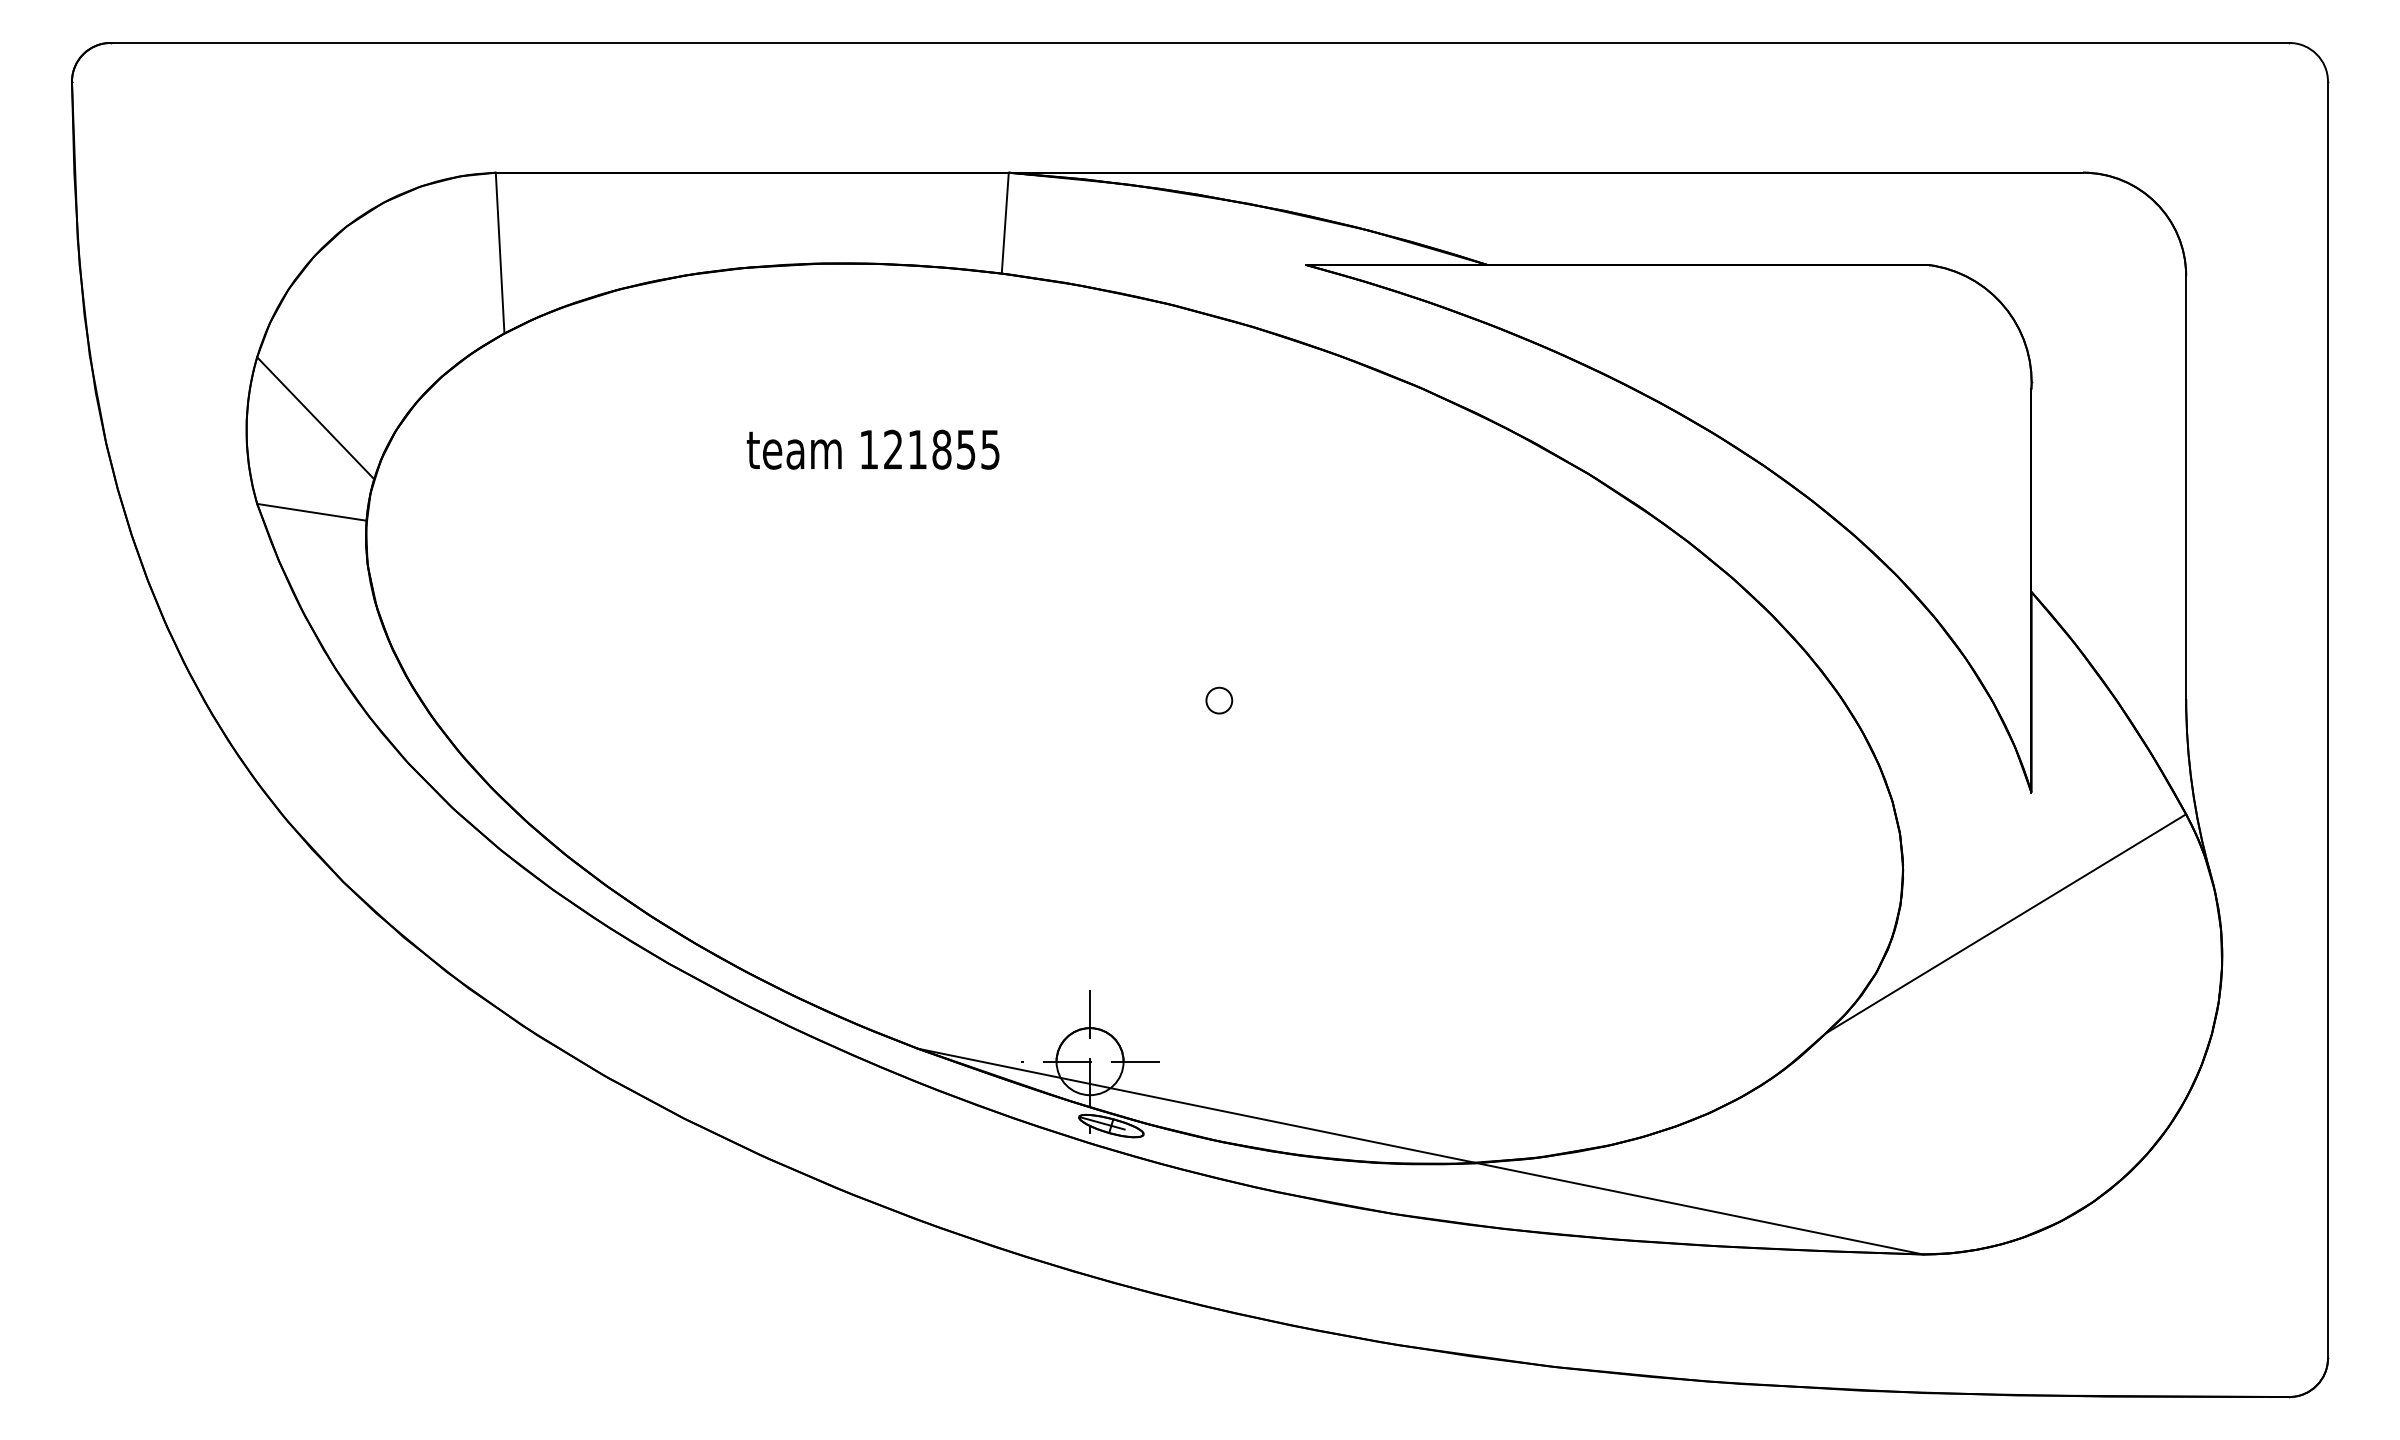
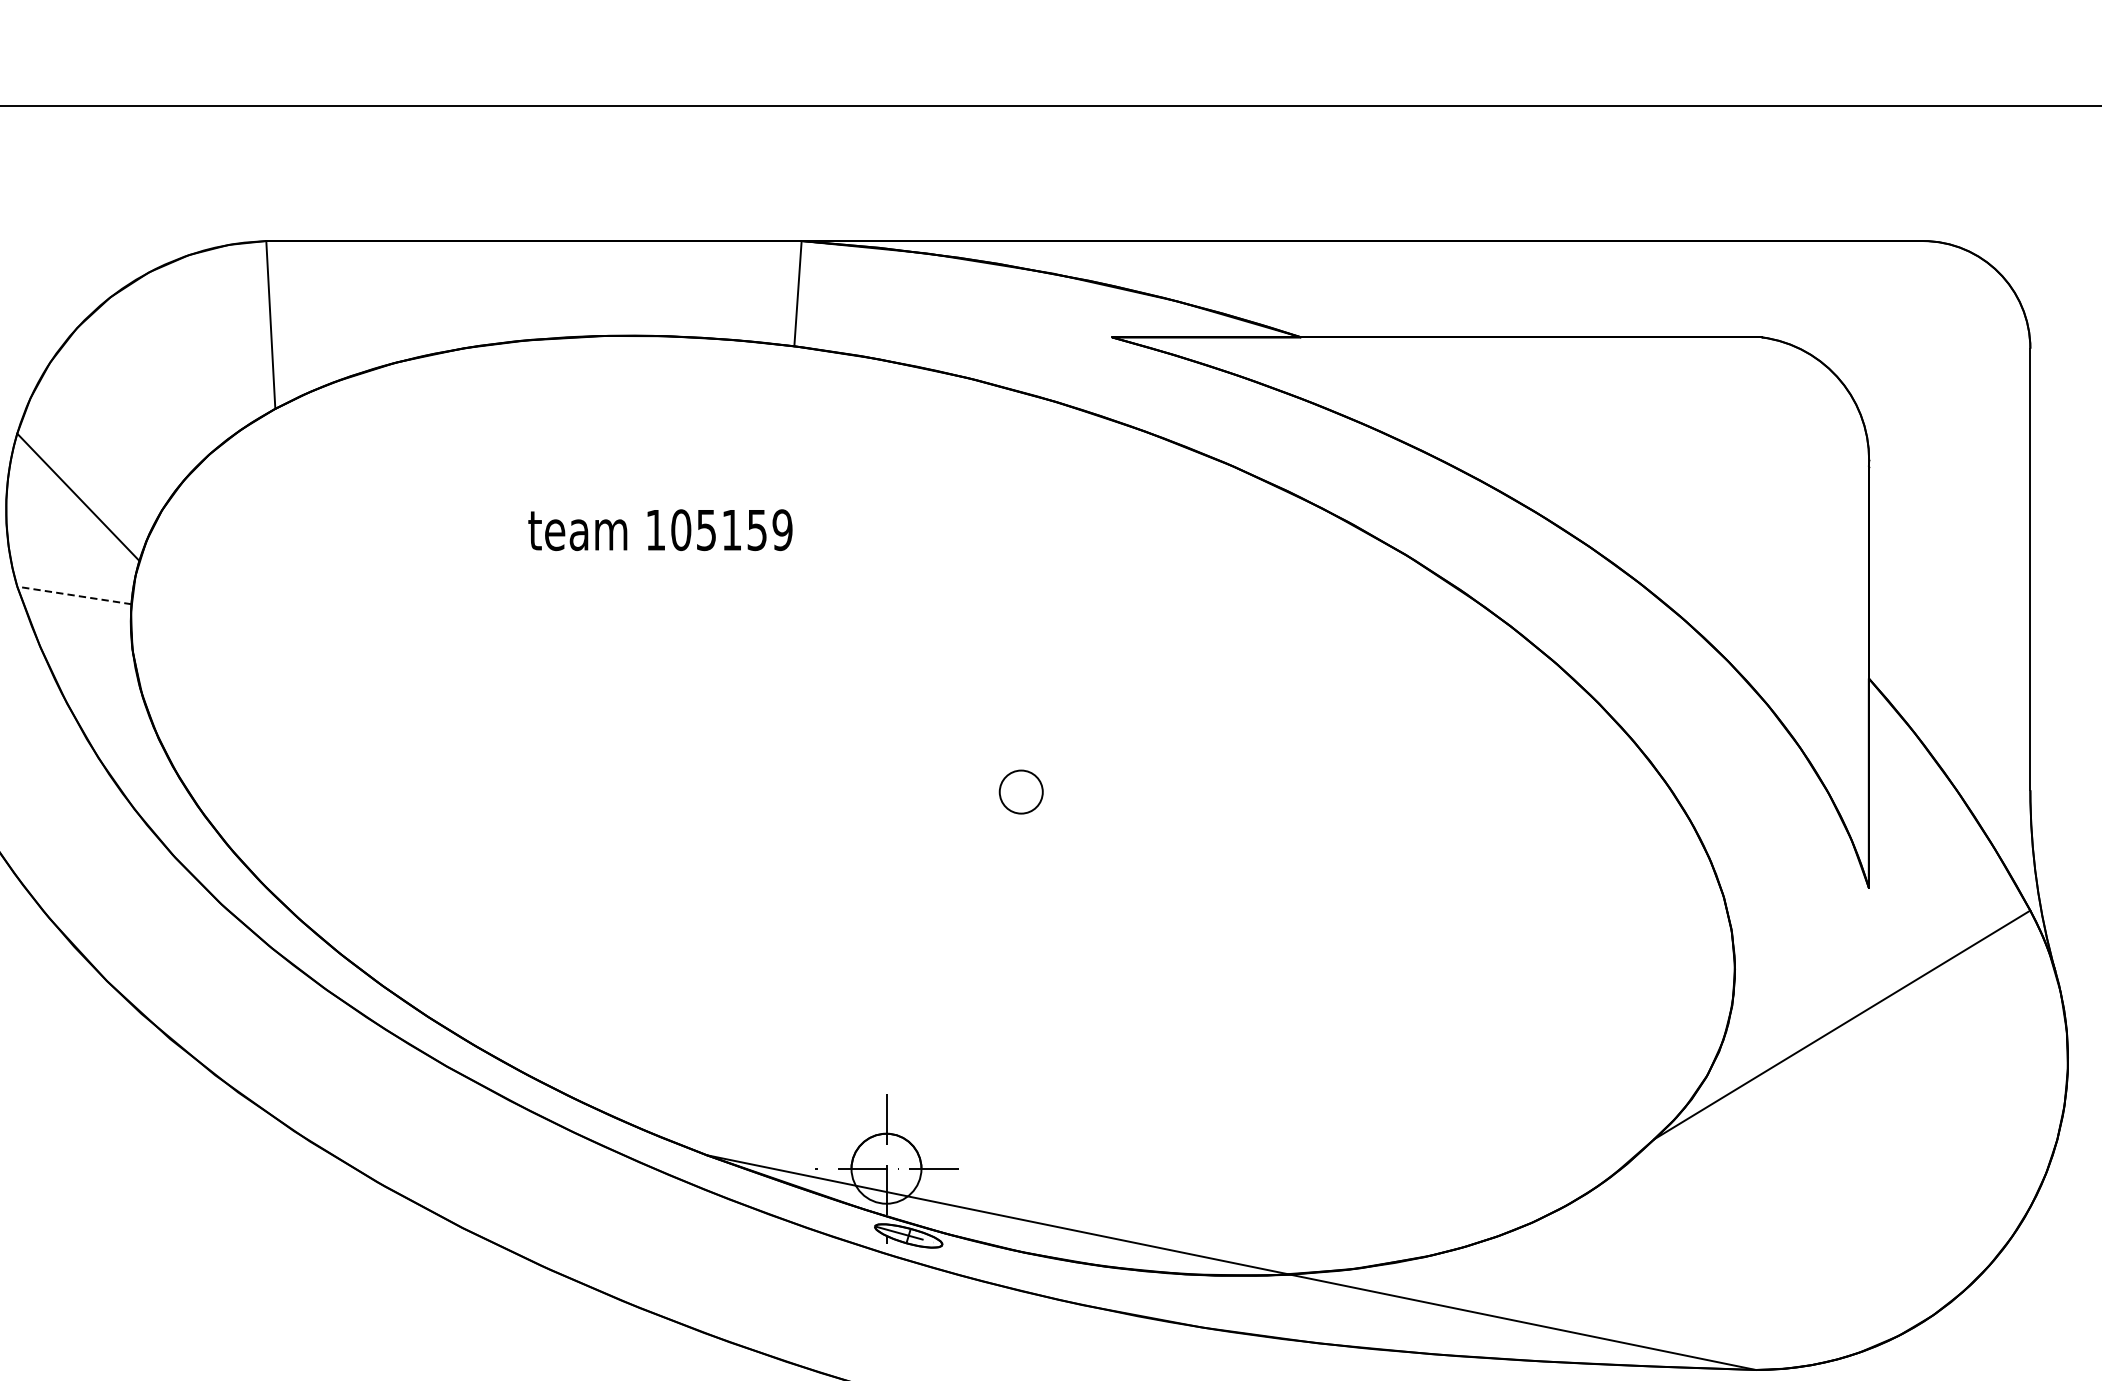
text: (941, 449) -> (731, 529), 121855 -> 105159
line: (311, 512) -> (73, 595), solid -> dashed
circle: (1219, 700) -> (1021, 791), size x1.6

